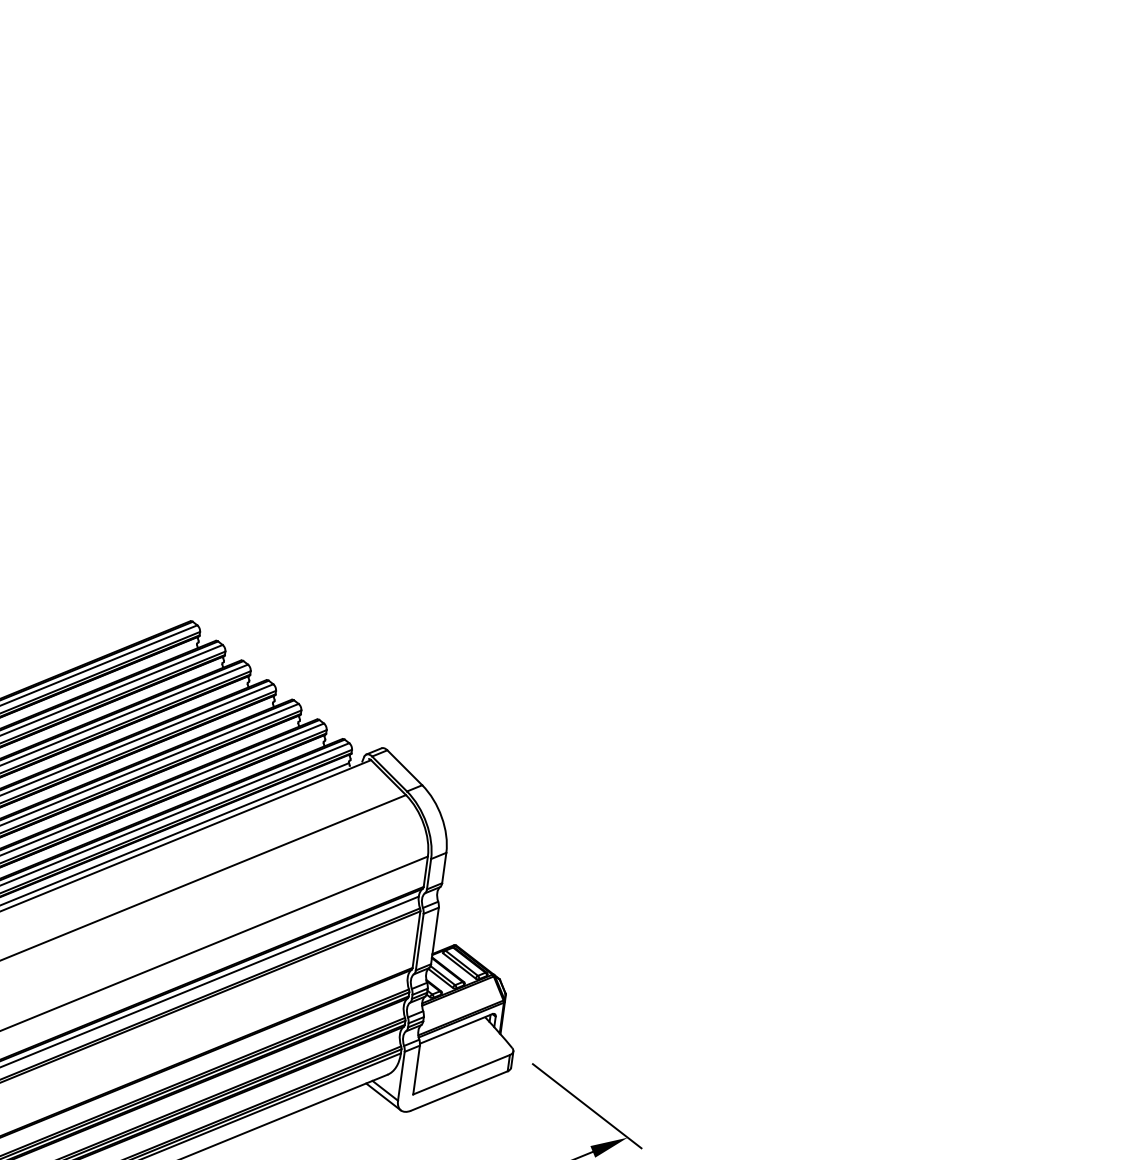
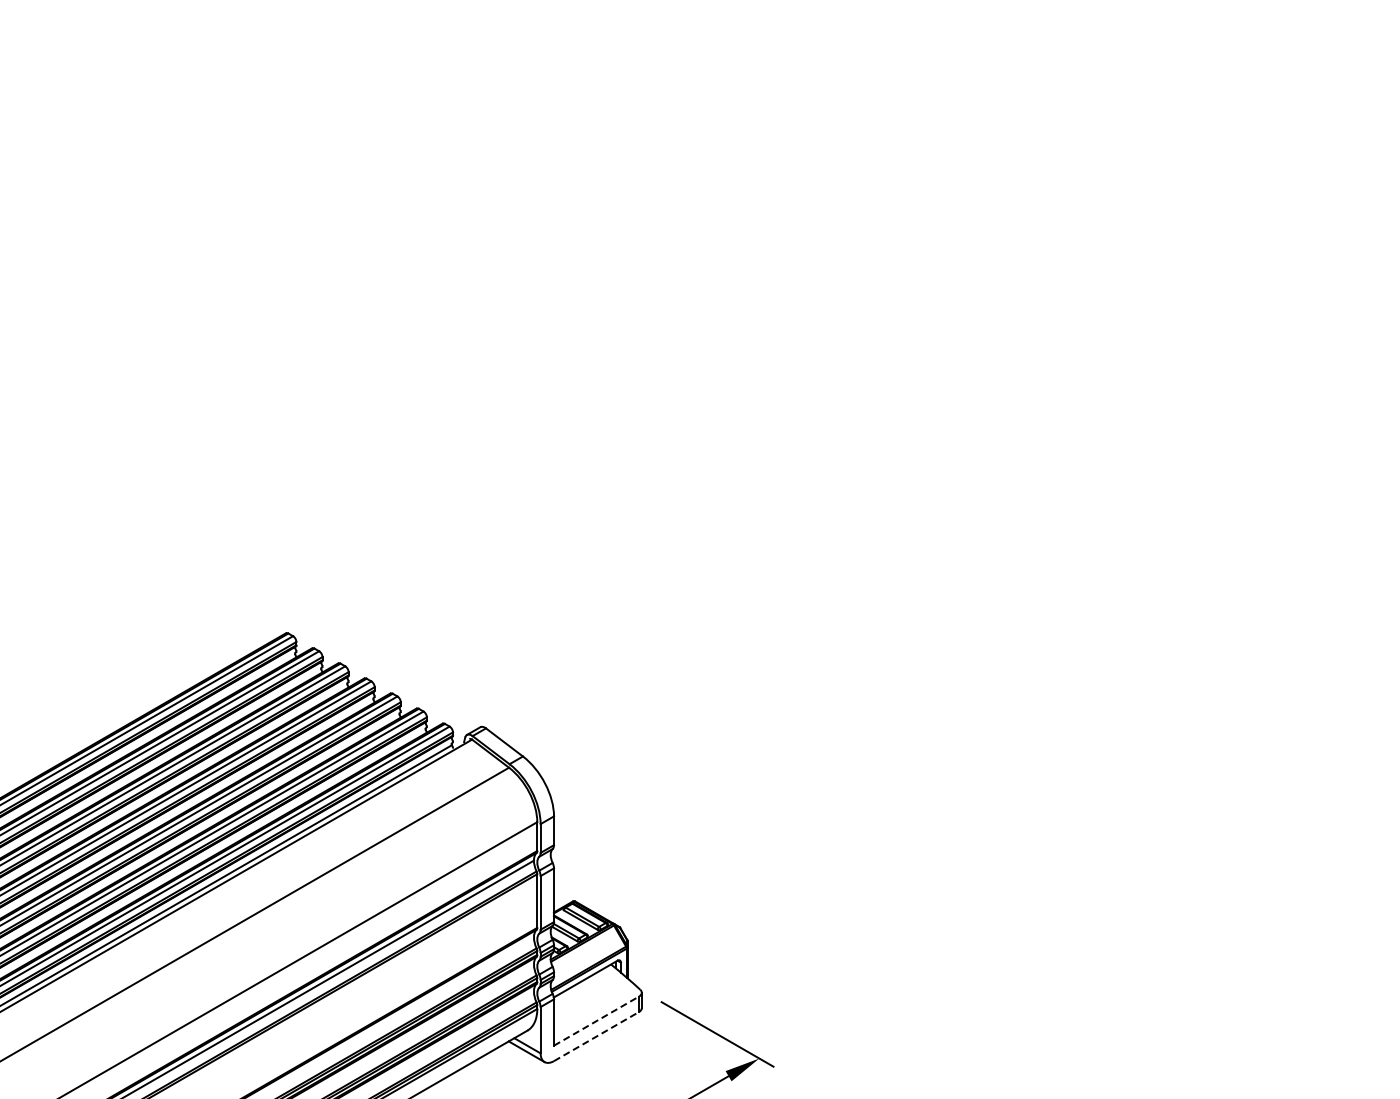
line: (461, 1074) -> (596, 1020), solid -> dashed
line: (459, 1090) -> (596, 1036), solid -> dashed

